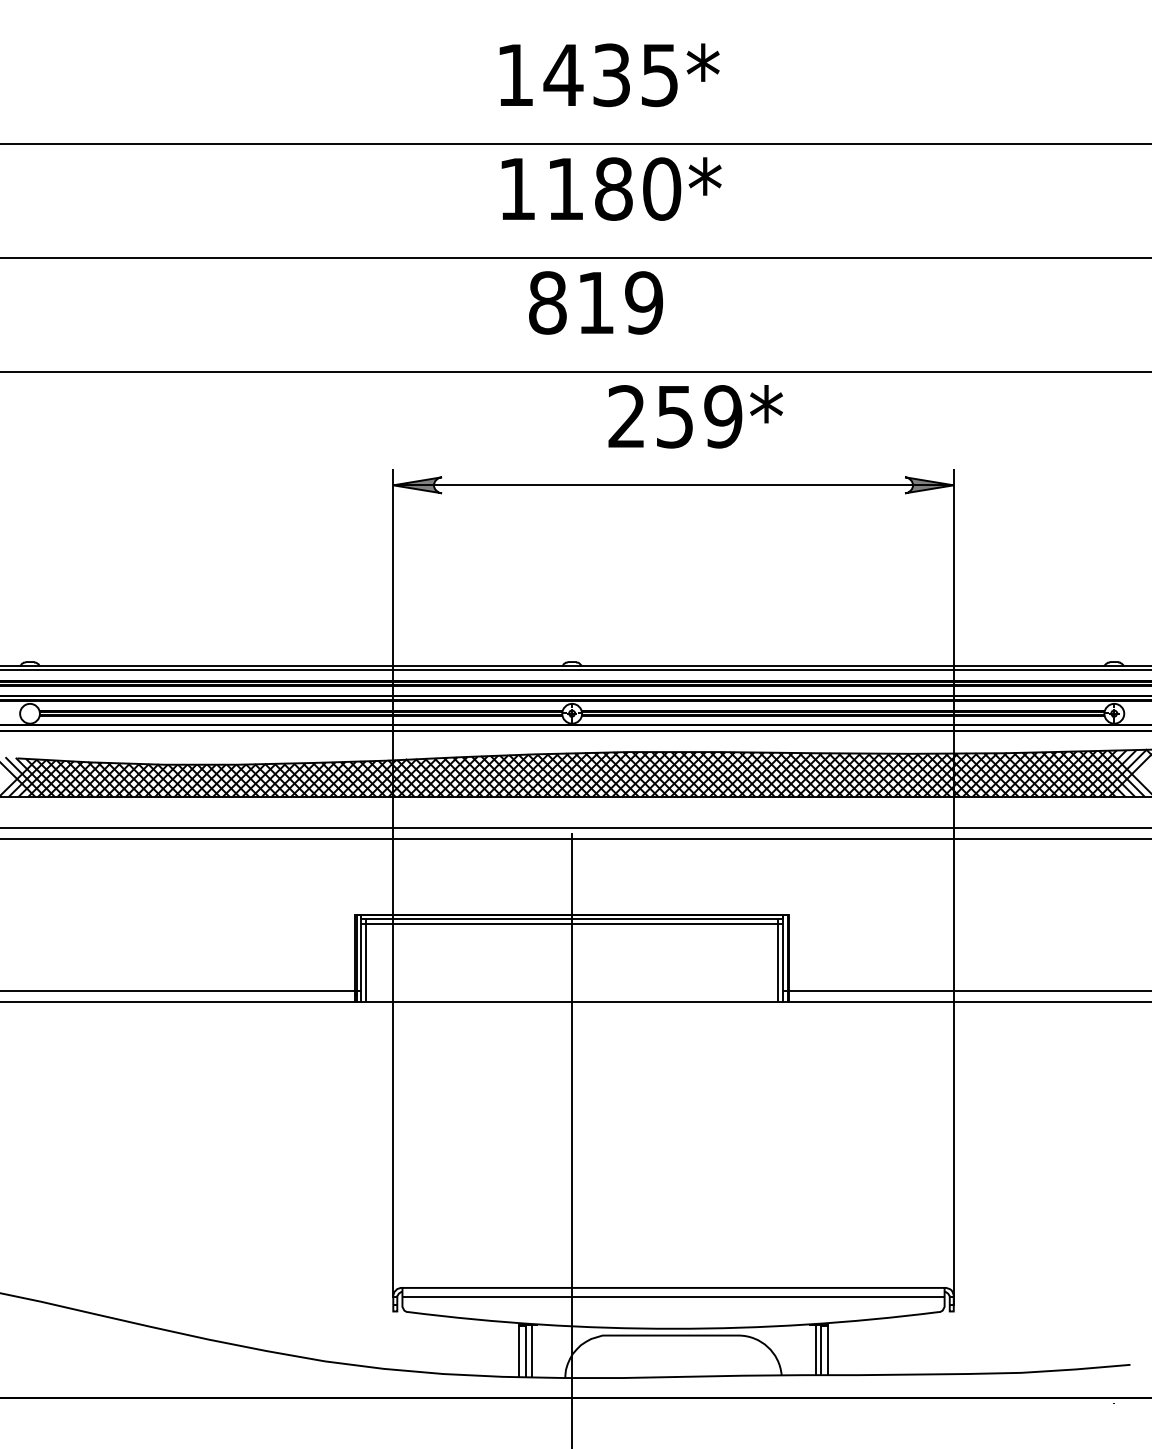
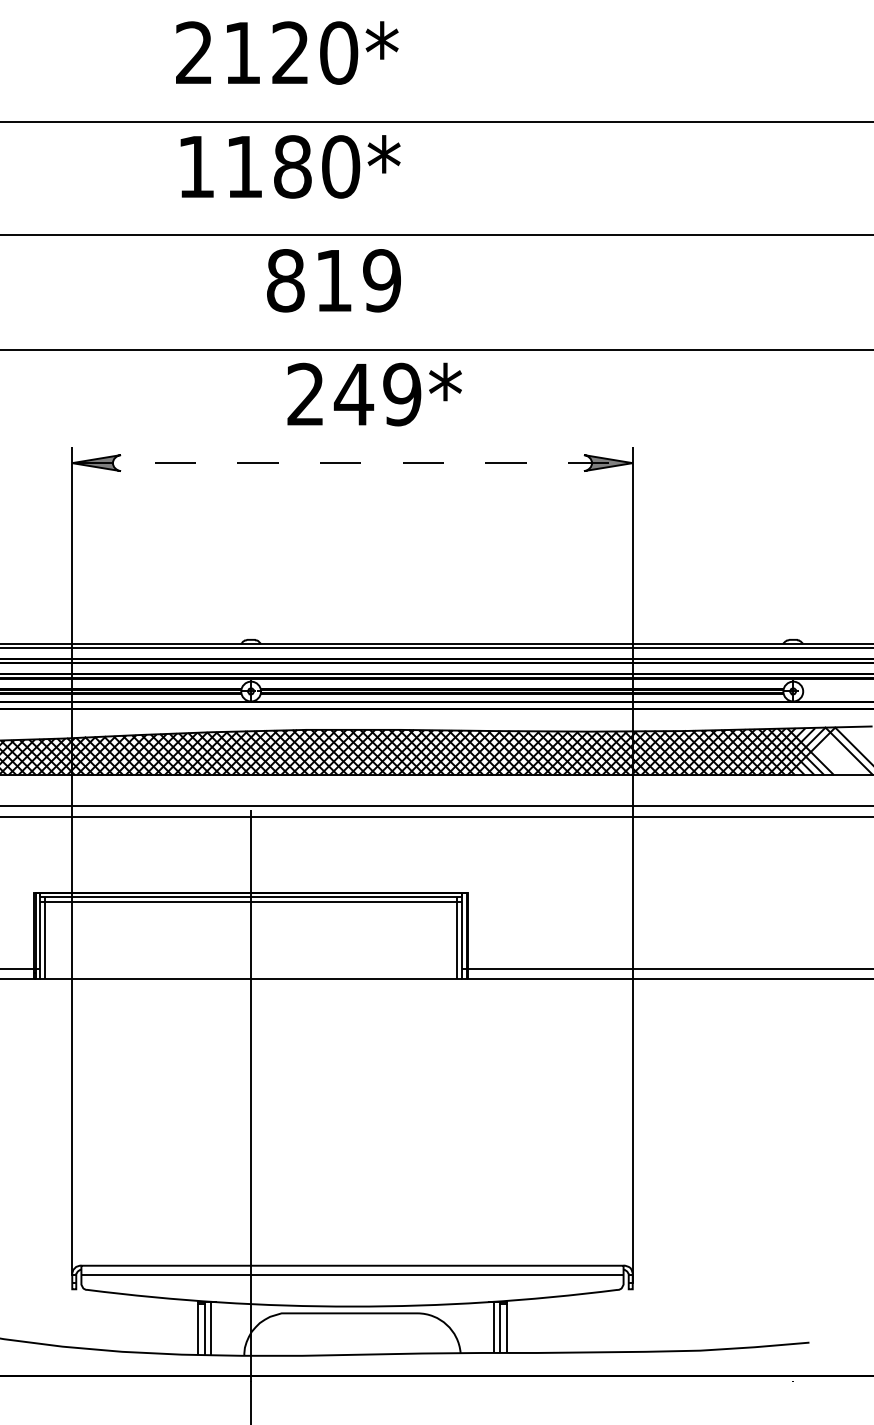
text: (588, 75) -> (267, 53), 1435* -> 2120*
text: (595, 302) -> (333, 280), moved
text: (675, 417) -> (354, 395), 259* -> 249*
line: (674, 485) -> (353, 463), solid -> dashed

